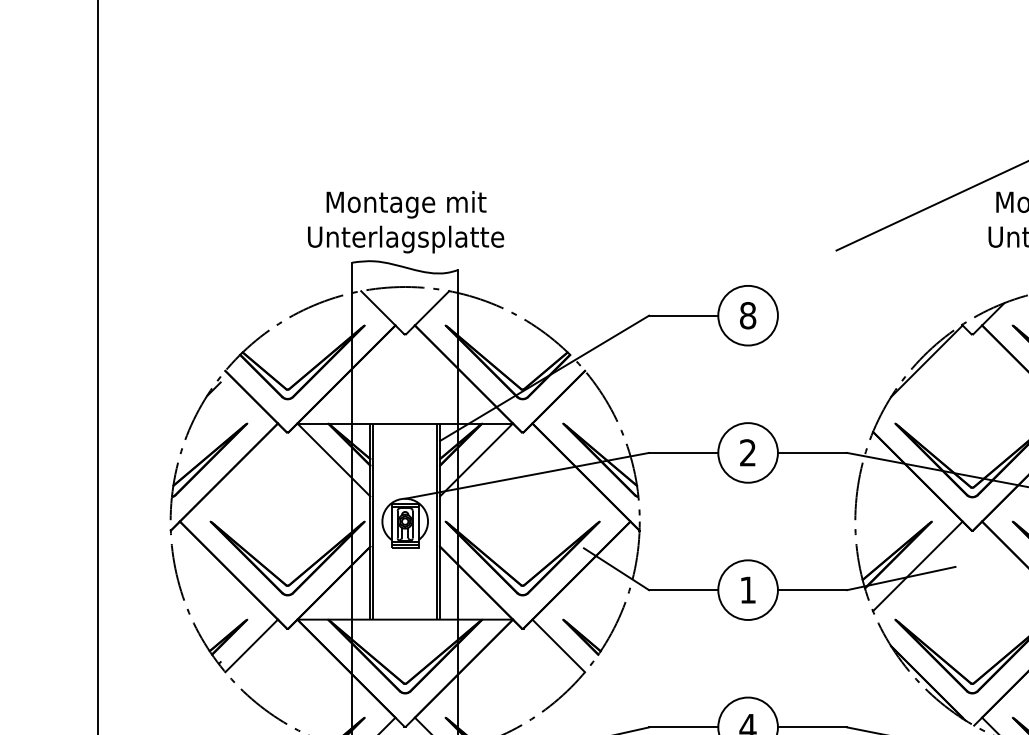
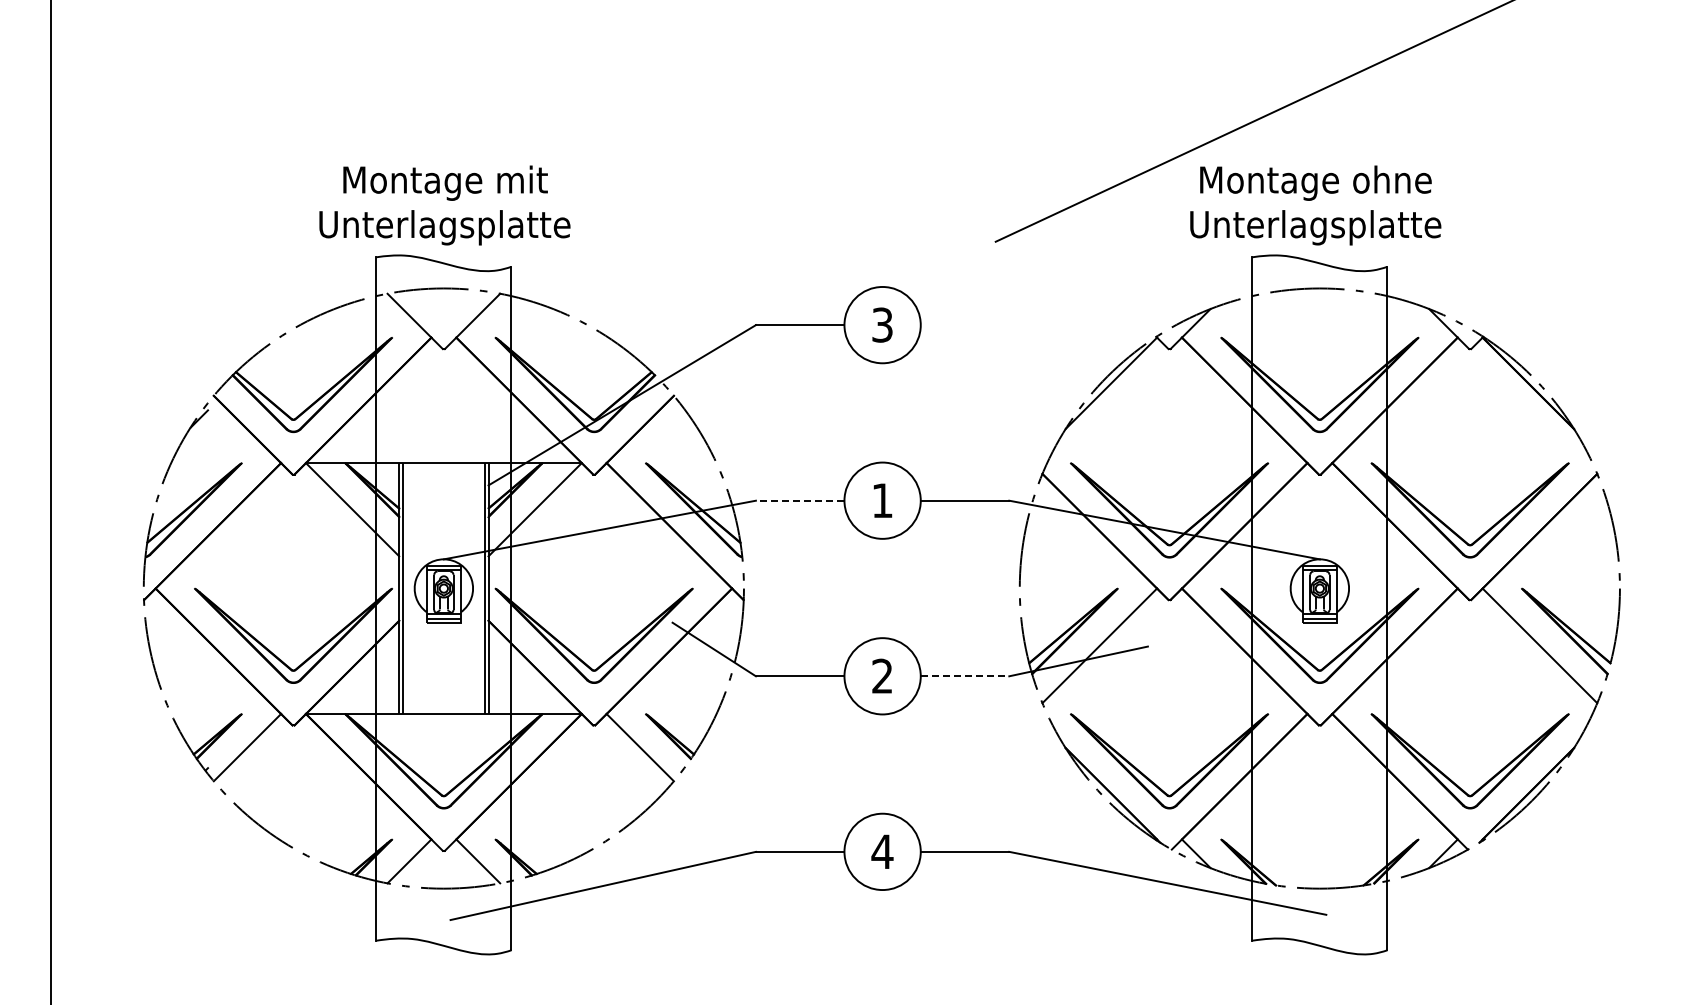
text: (748, 315) -> (882, 324), 8 -> 3
line: (683, 452) -> (799, 500), solid -> dashed
text: (748, 452) -> (882, 500), 2 -> 1
text: (748, 589) -> (882, 675), 1 -> 2
line: (812, 590) -> (965, 676), solid -> dashed

